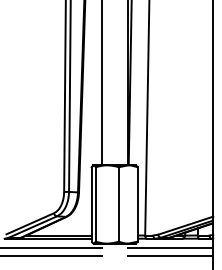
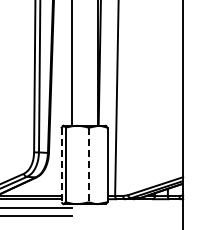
line: (91, 204) -> (61, 165), solid -> dashed
line: (118, 204) -> (88, 165), solid -> dashed
line: (170, 247) -> (140, 208), removed
line: (170, 255) -> (140, 216), removed

